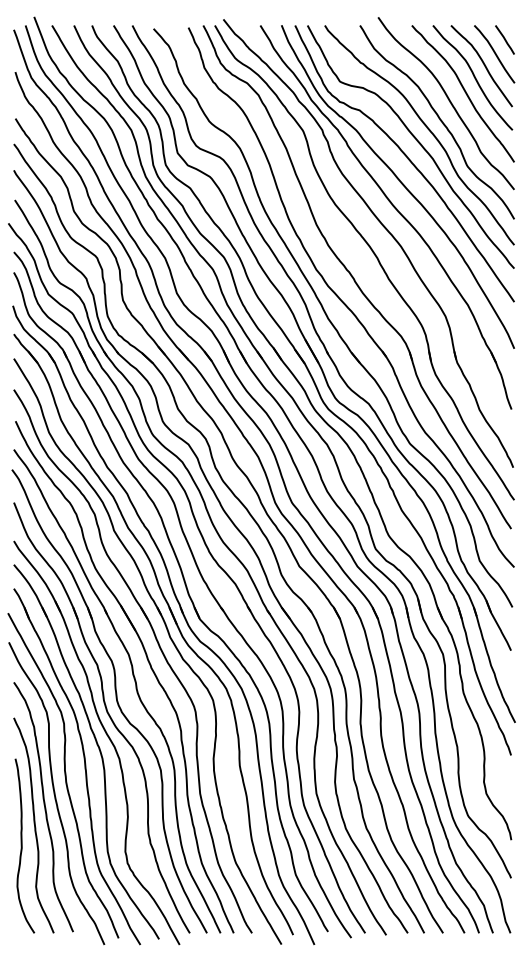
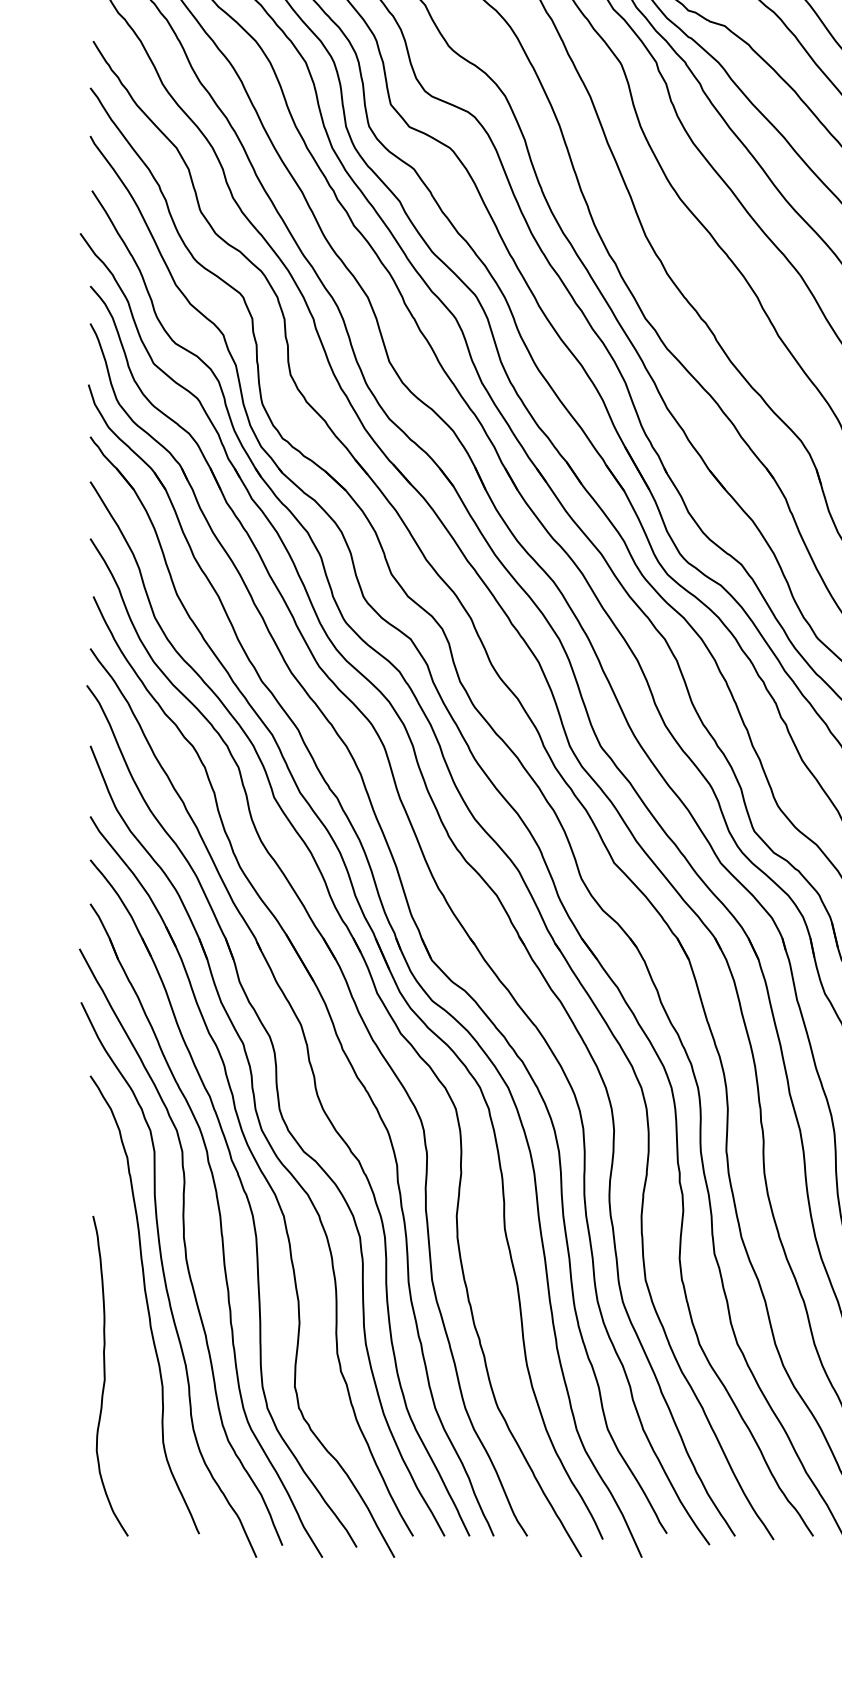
curve: (34, 825) -> (128, 1338), removed

